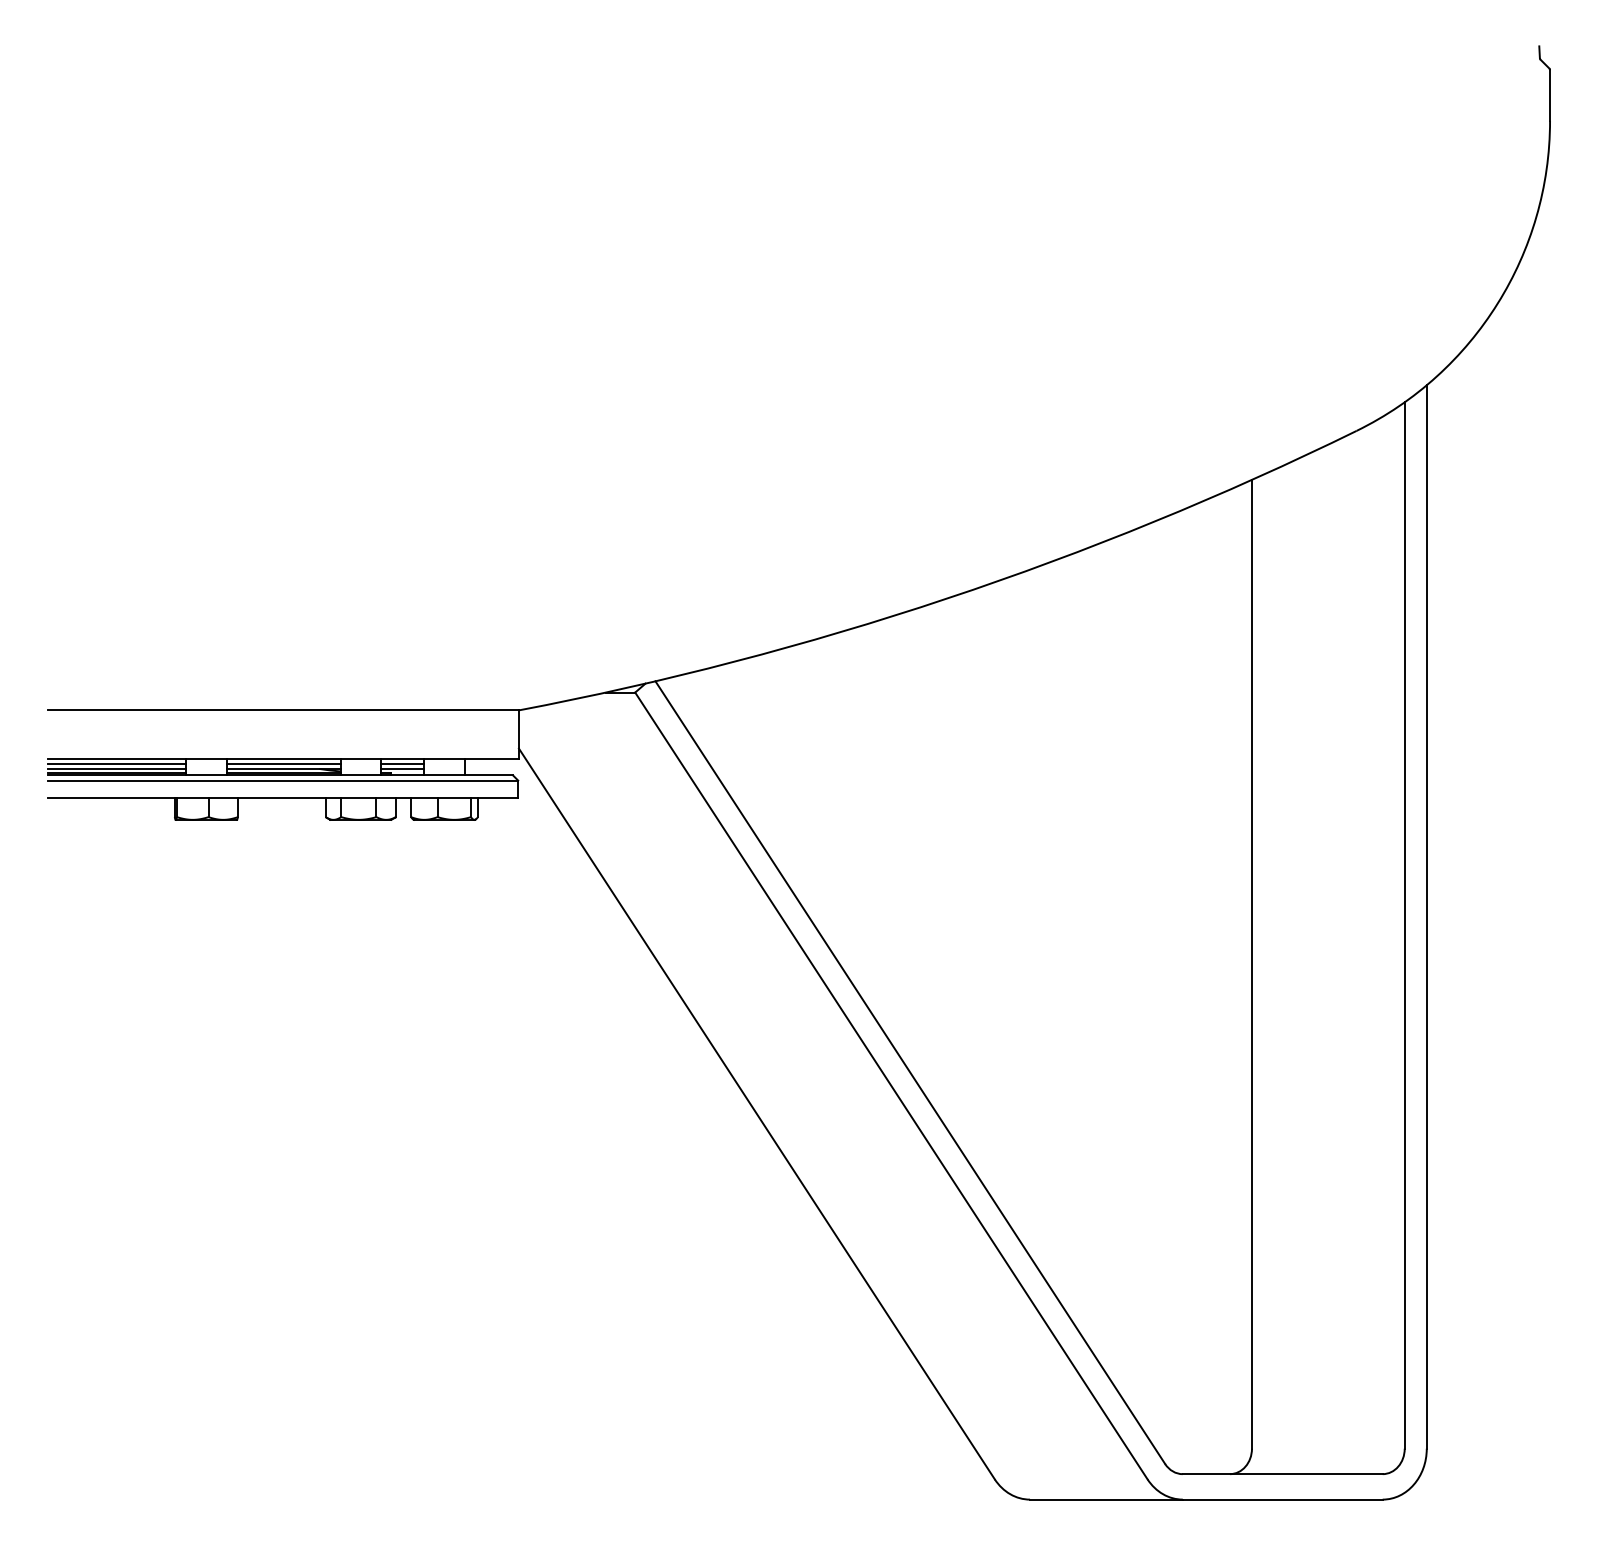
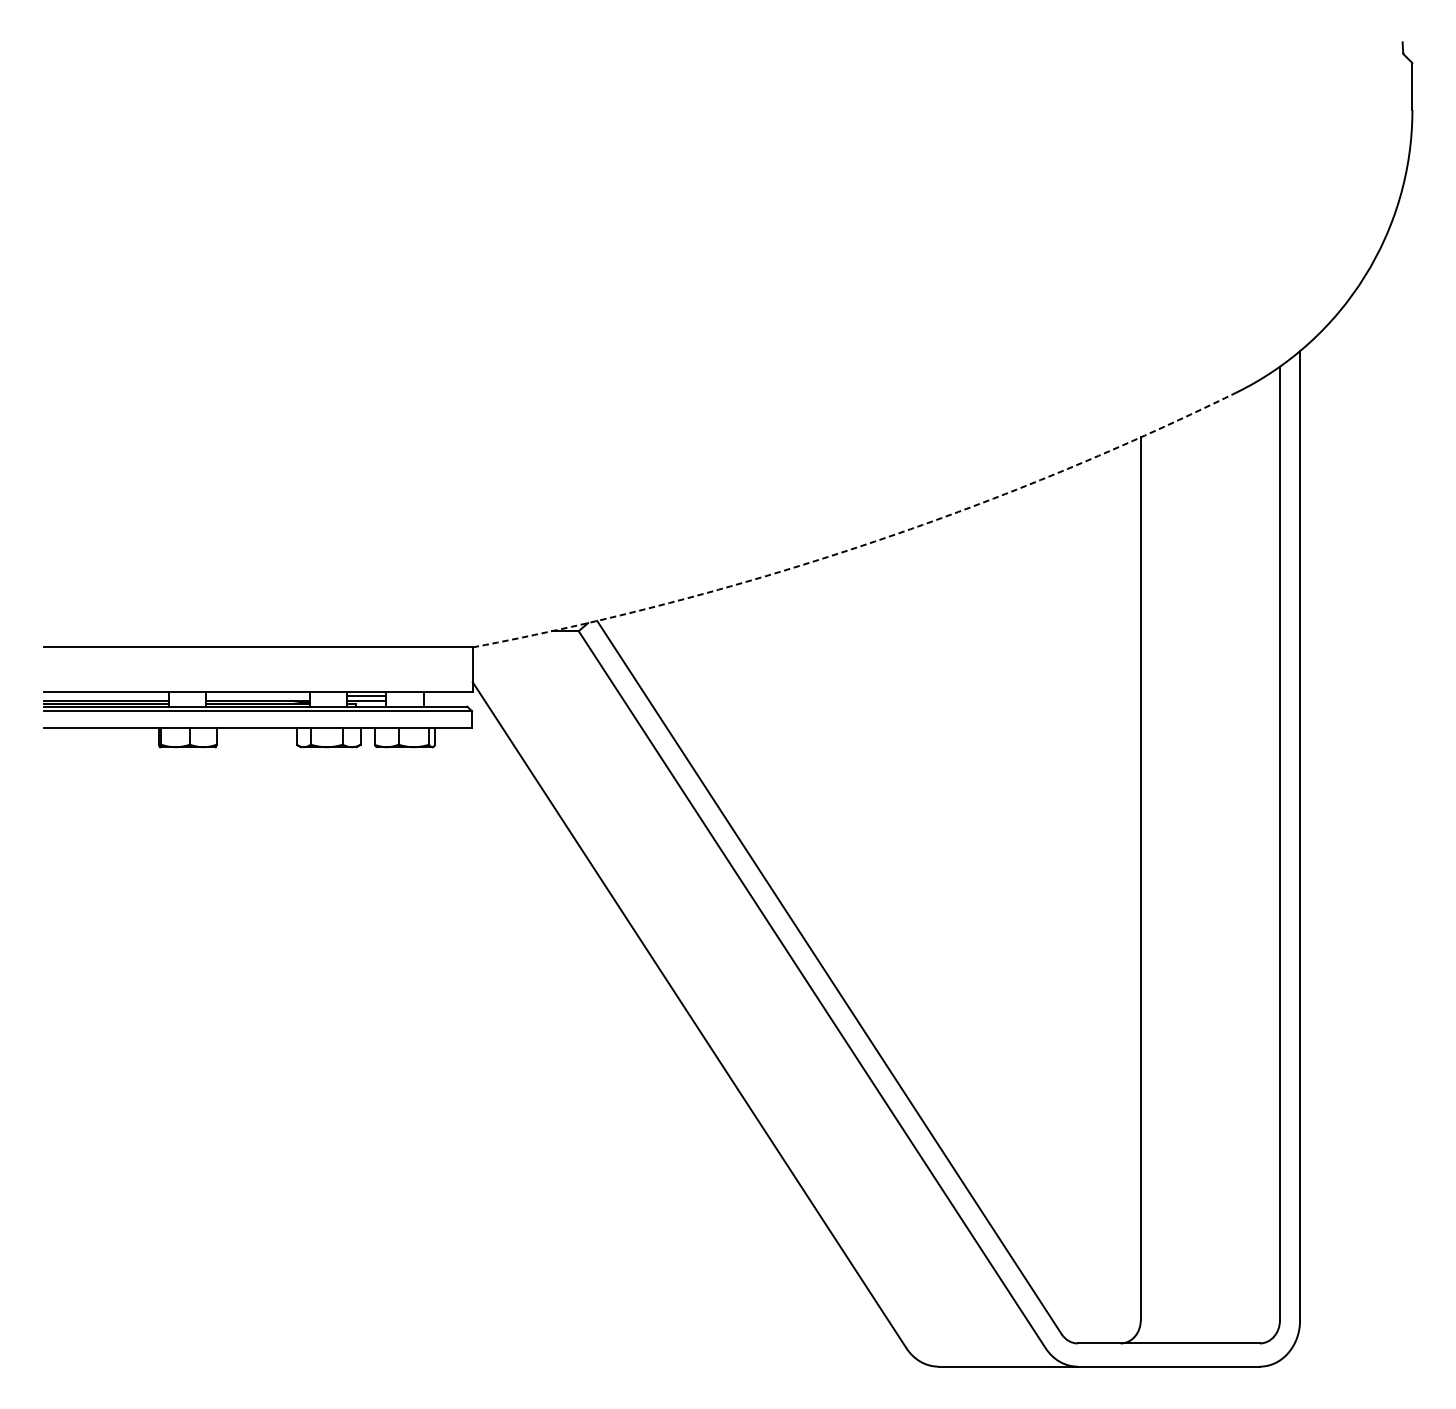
arc: (947, 598) -> (863, 545), solid -> dashed
line: (116, 763) -> (106, 695), removed
line: (283, 763) -> (258, 695), removed

